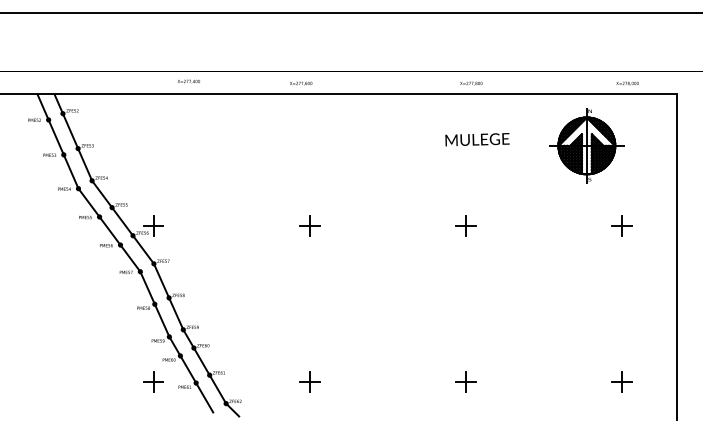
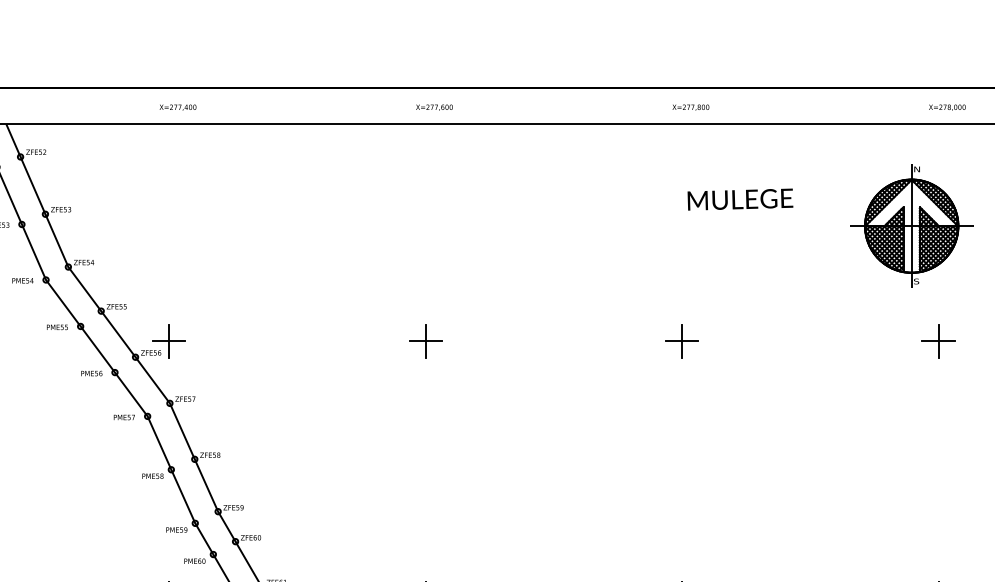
text: (188, 81) -> (177, 107), moved
text: (301, 83) -> (435, 107), moved
text: (477, 139) -> (740, 199), moved
part: (586, 145) -> (911, 225), moved

